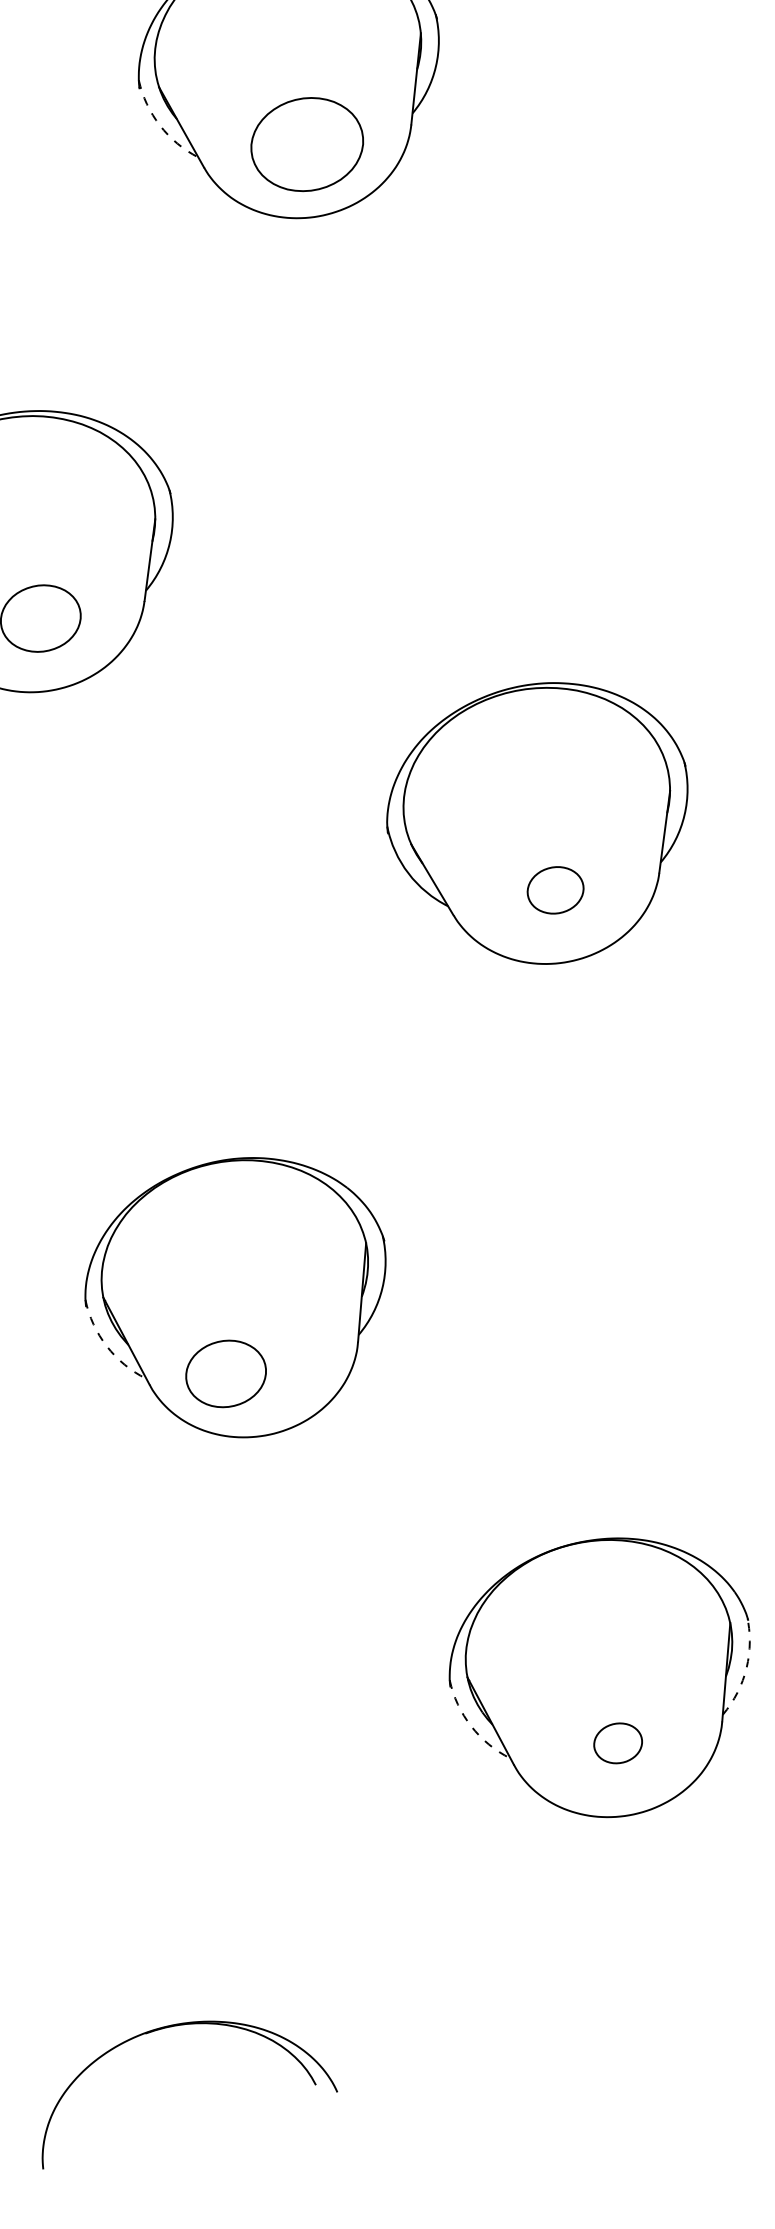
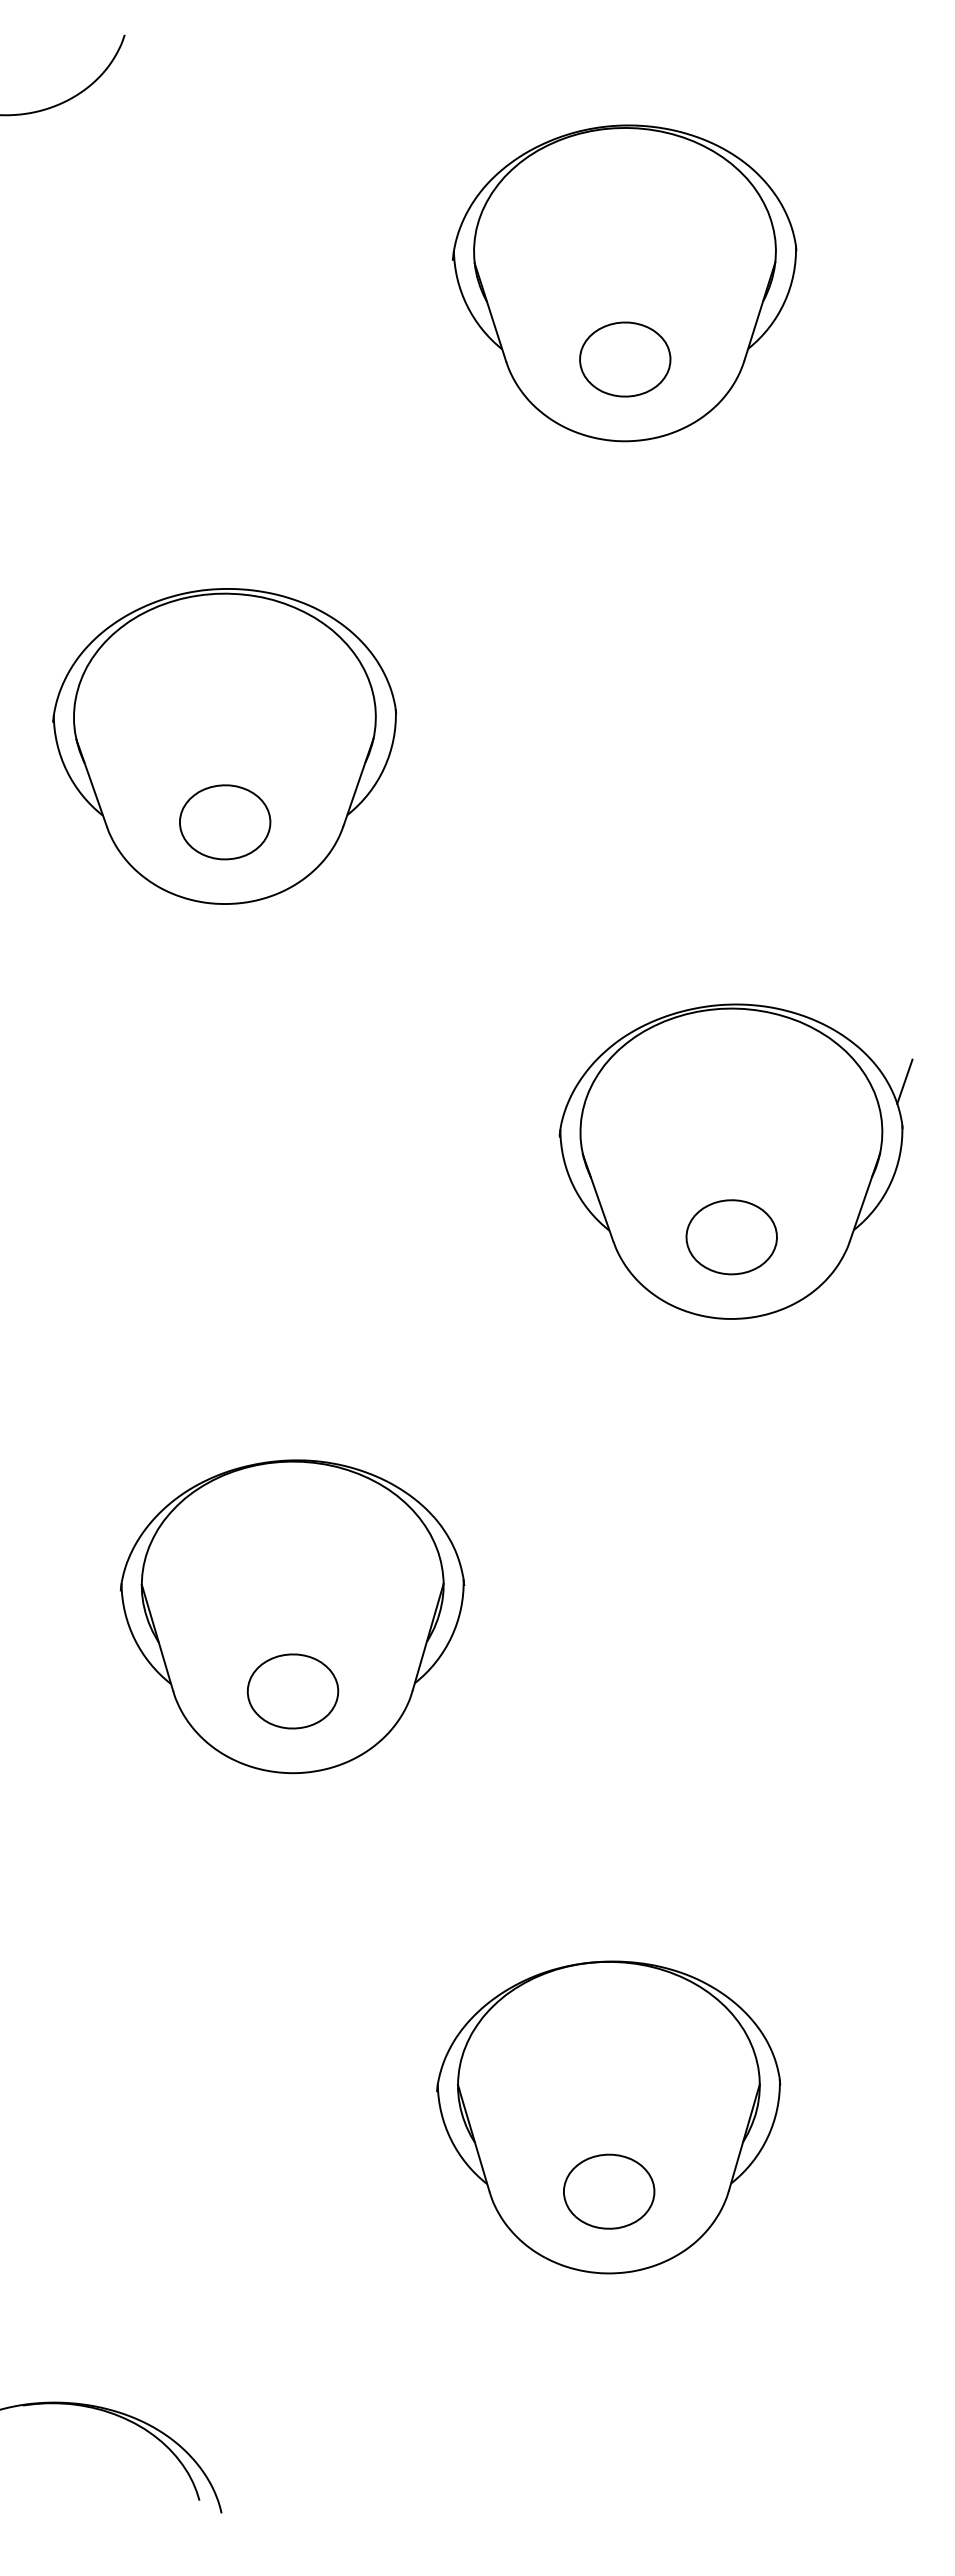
arc: (160, 125) -> (467, 305), dashed -> solid
part: (307, 144) -> (625, 359), size x0.71
line: (678, 723) -> (904, 1081), added
part: (555, 890) -> (731, 1237), size x1.43
arc: (106, 1346) -> (134, 1639), dashed -> solid
part: (225, 1374) -> (292, 1691), moved
arc: (746, 1668) -> (767, 2137), dashed -> solid
arc: (471, 1725) -> (451, 2139), dashed -> solid
part: (618, 1743) -> (609, 2191), size x1.67

